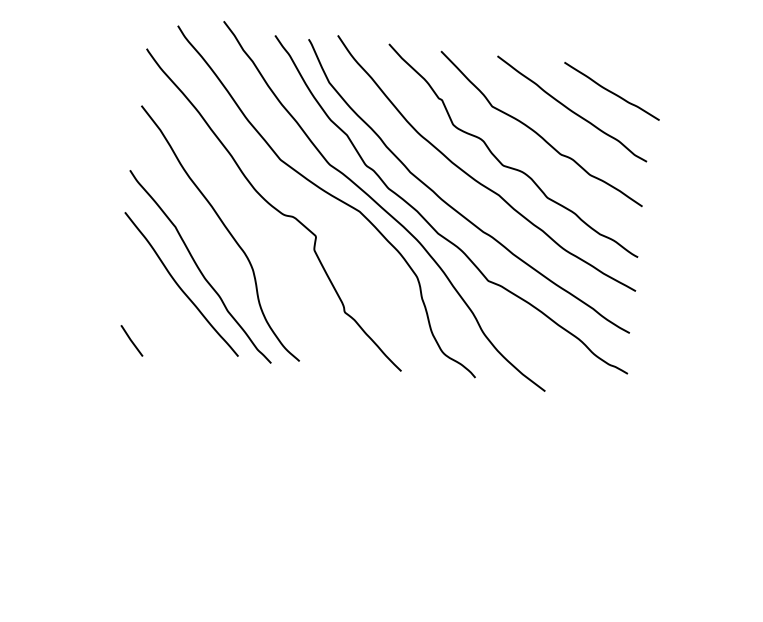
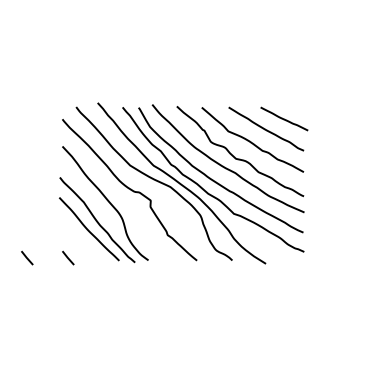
line: (46, 331) -> (27, 257), added

